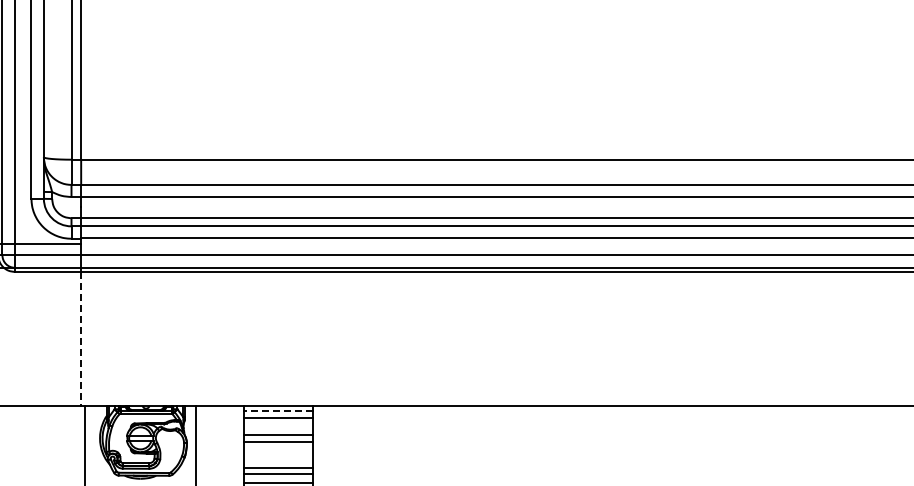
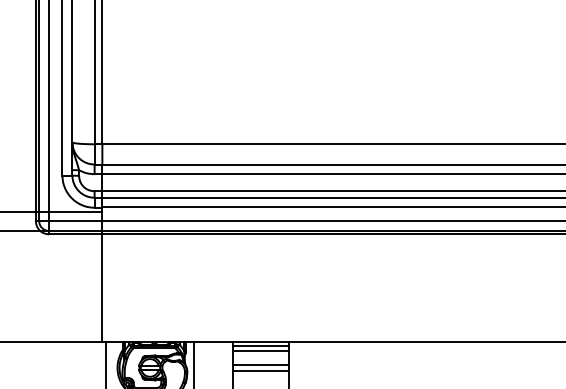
line: (81, 338) -> (102, 287), dashed -> solid
line: (278, 410) -> (260, 345), dashed -> solid

